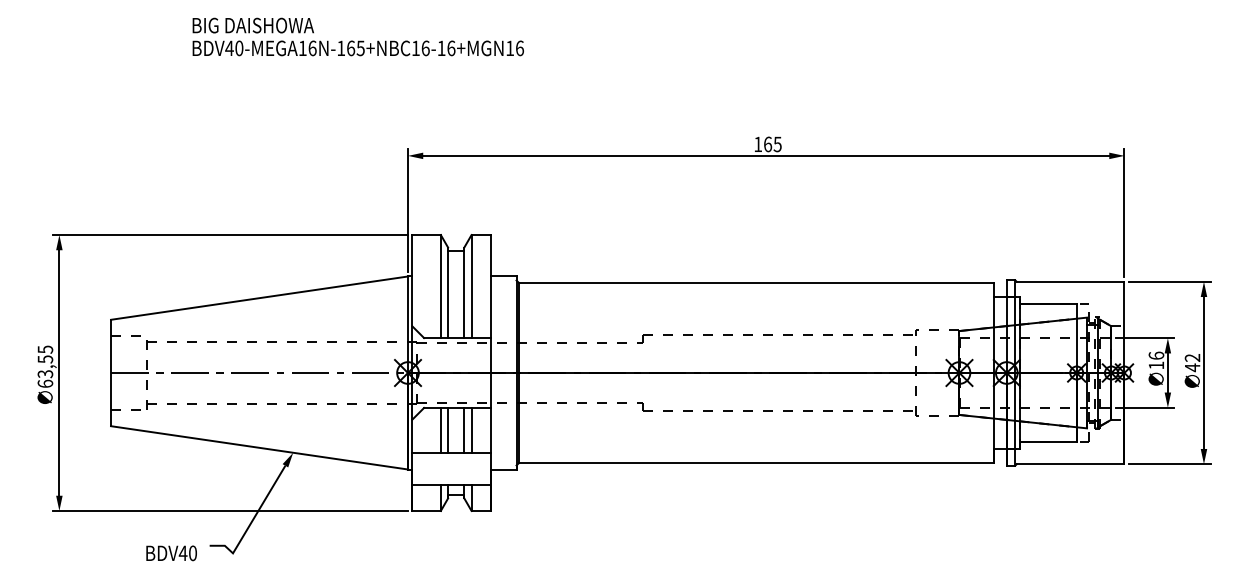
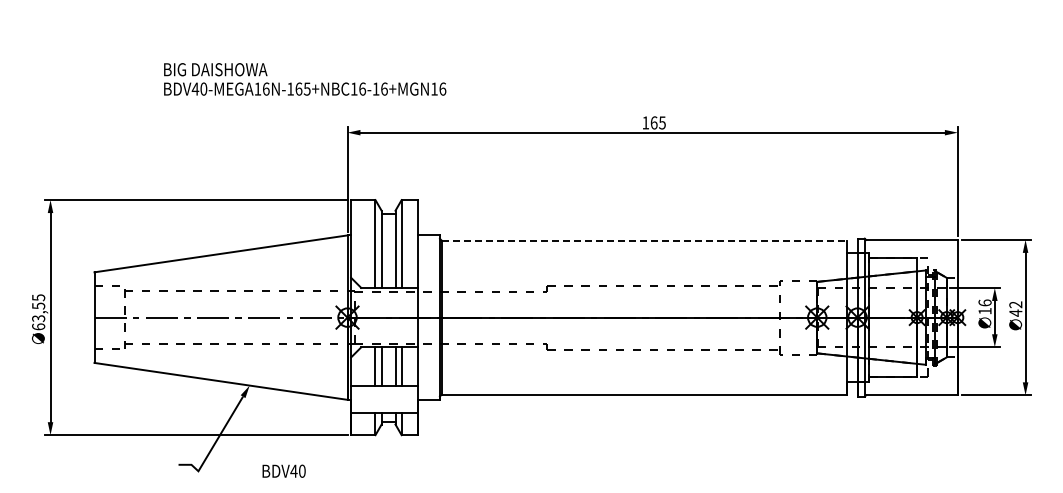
text: (358, 37) -> (305, 79), moved
line: (756, 282) -> (644, 240), solid -> dashed
text: (170, 552) -> (283, 470), moved

